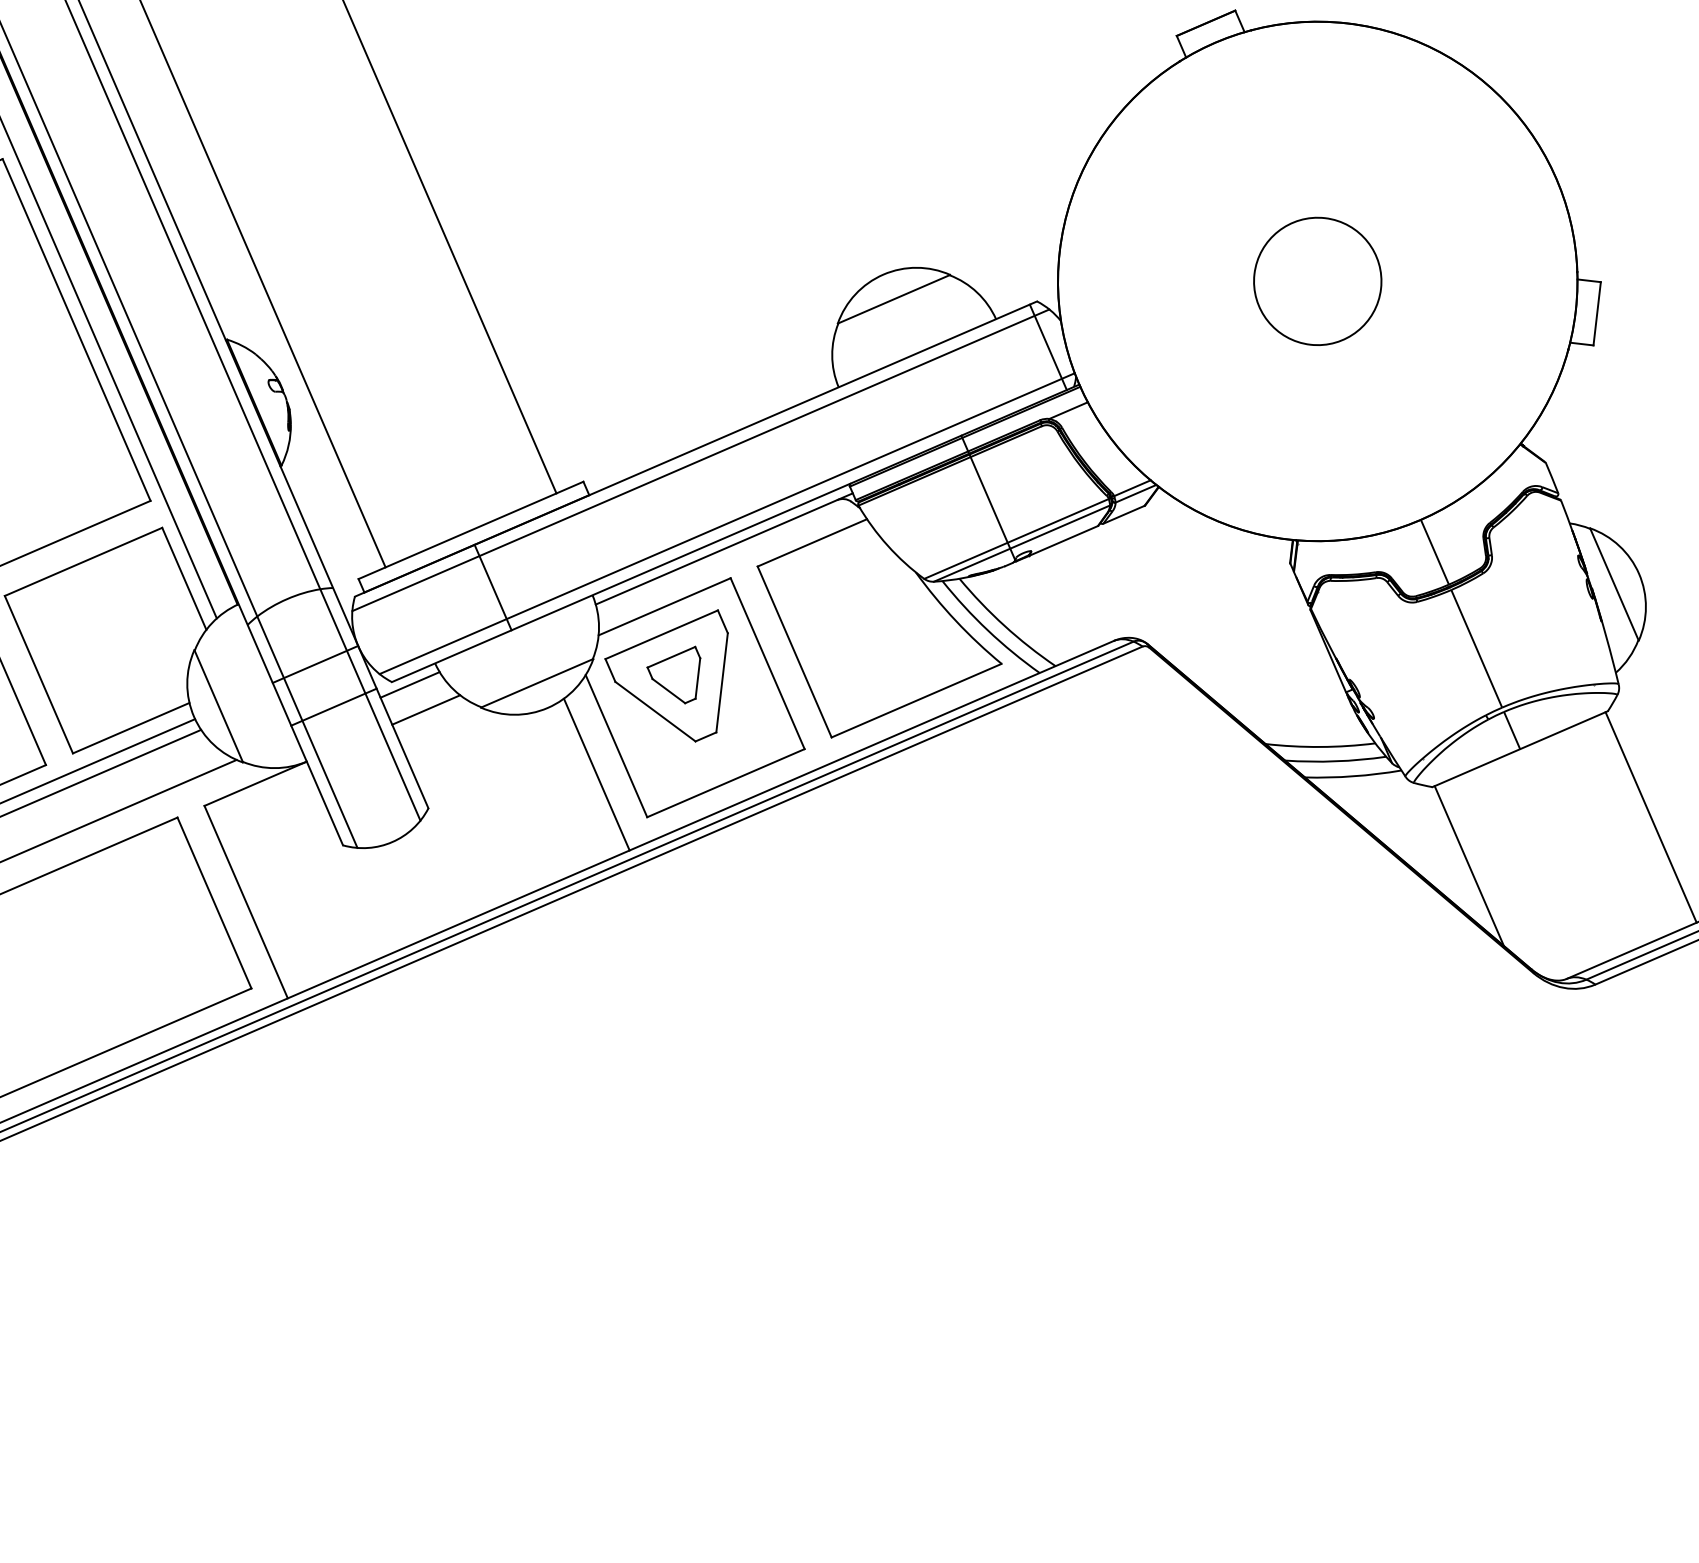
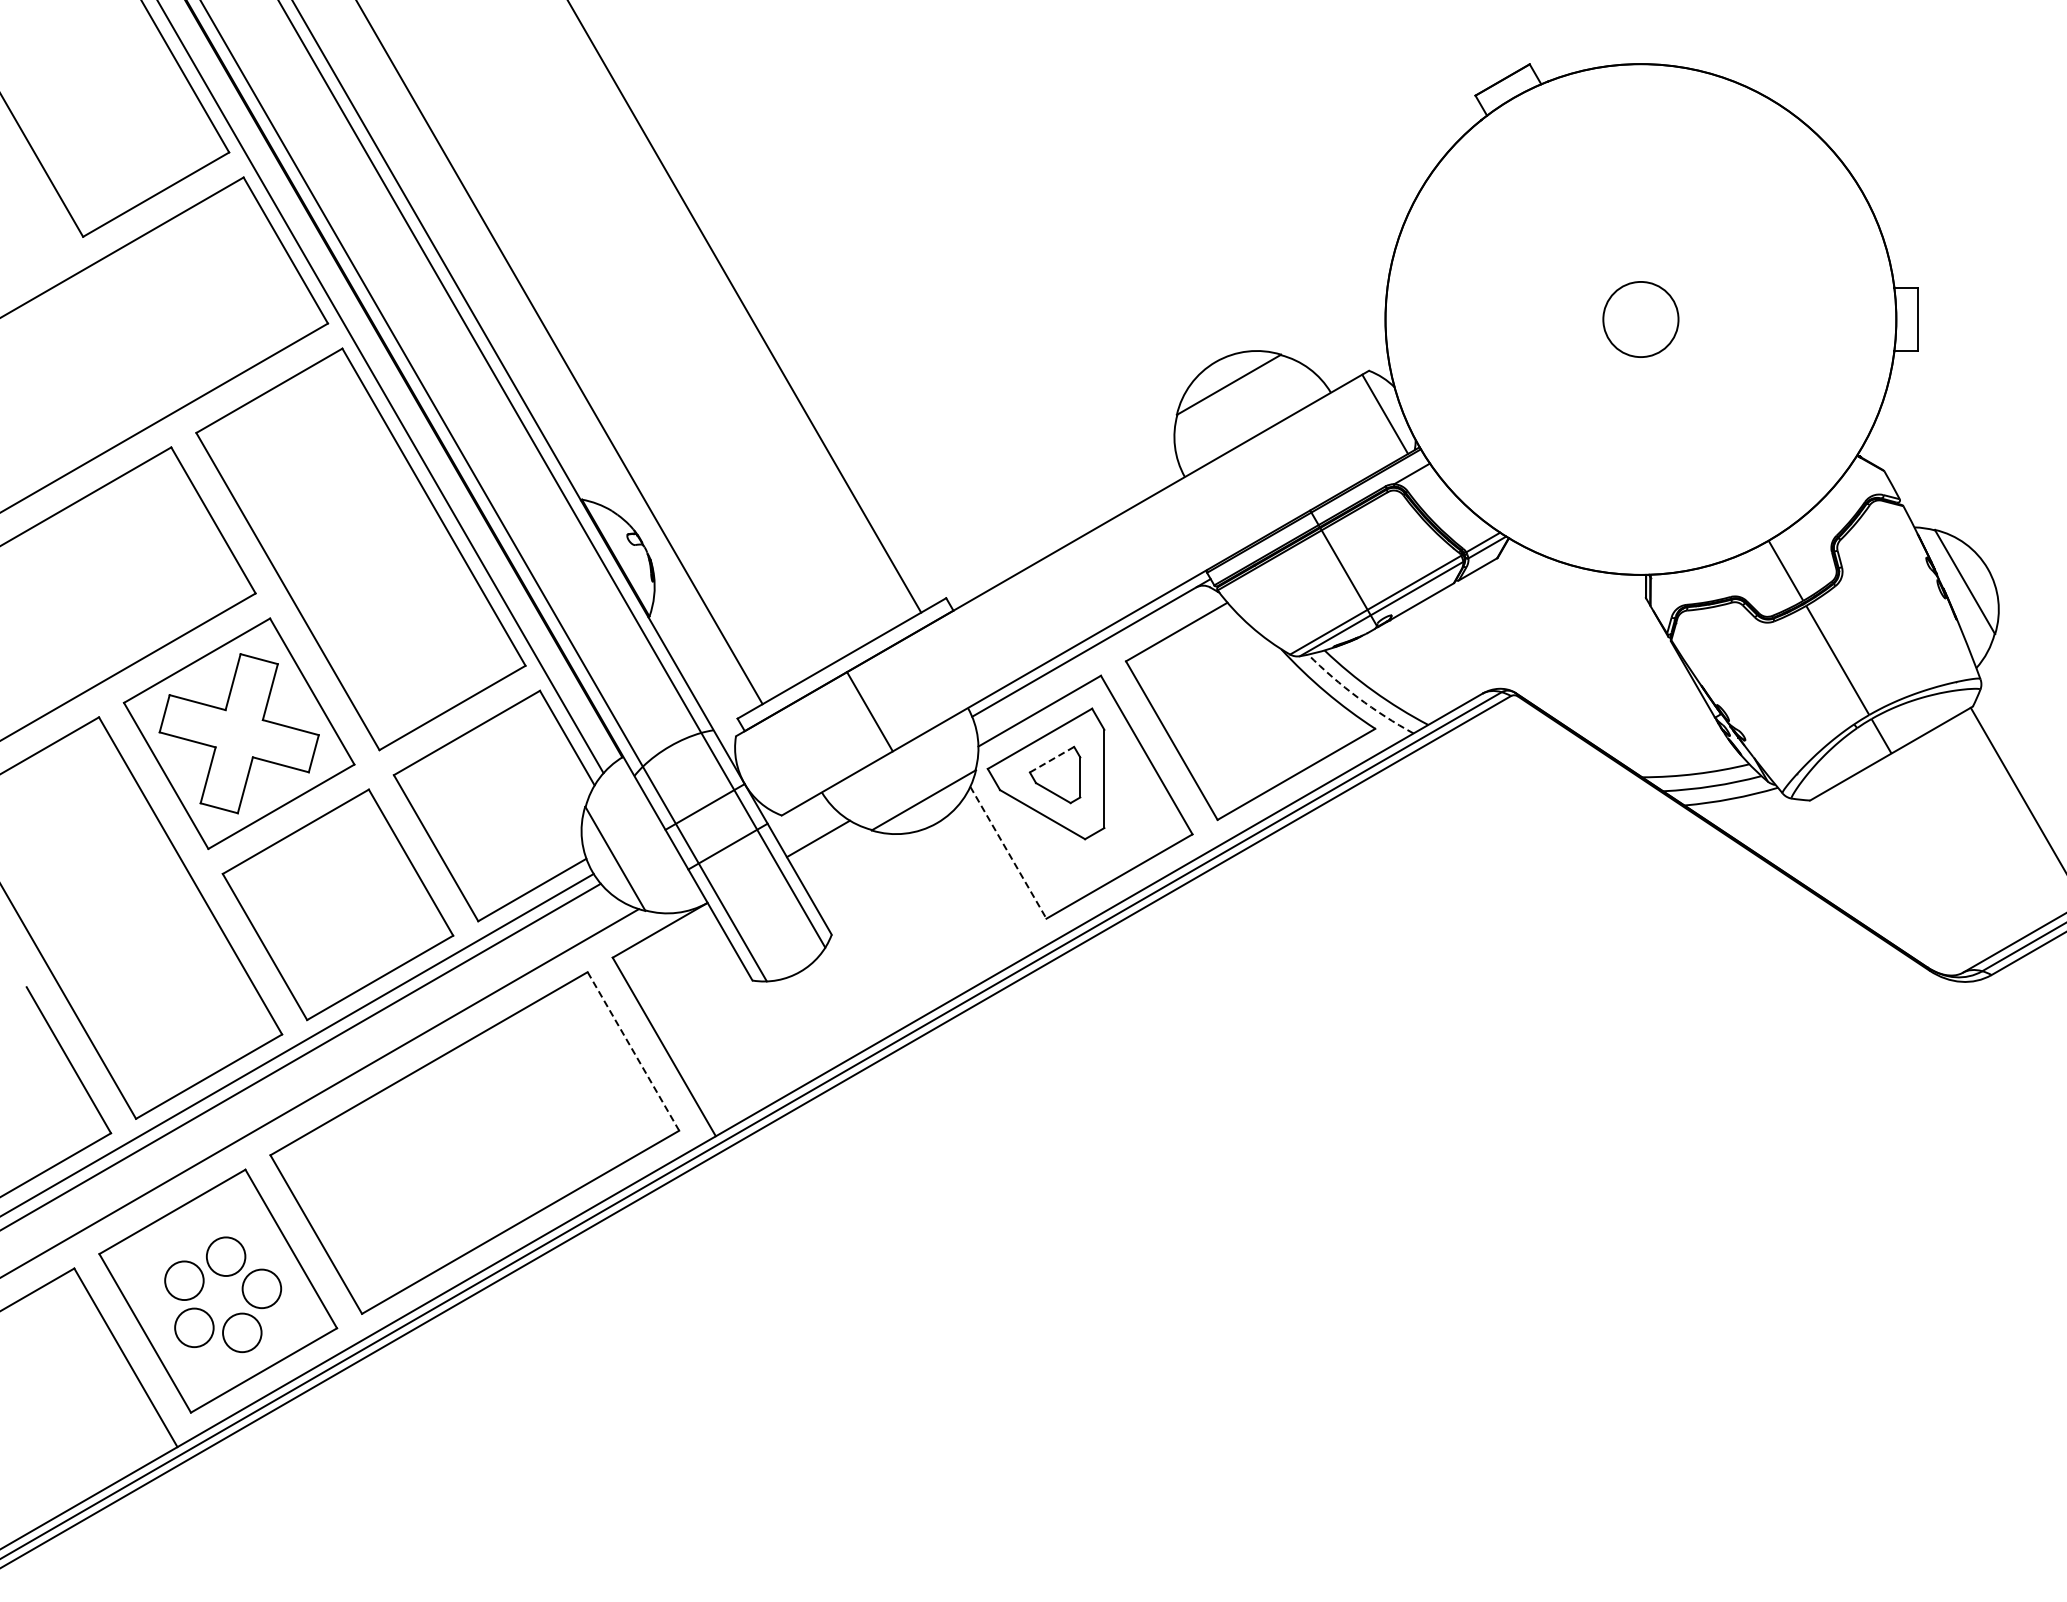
circle: (1317, 281) -> (1640, 319), size x0.6
line: (700, 459) -> (1058, 563), removed
line: (726, 523) -> (1090, 622), removed
arc: (988, 630) -> (1358, 697), solid -> dashed
line: (671, 657) -> (1052, 759), solid -> dashed
line: (409, 685) -> (799, 816), removed
line: (616, 746) -> (1008, 853), solid -> dashed
line: (596, 774) -> (992, 882), removed
line: (1468, 866) -> (1854, 873), removed
line: (214, 903) -> (633, 1051), solid -> dashed

